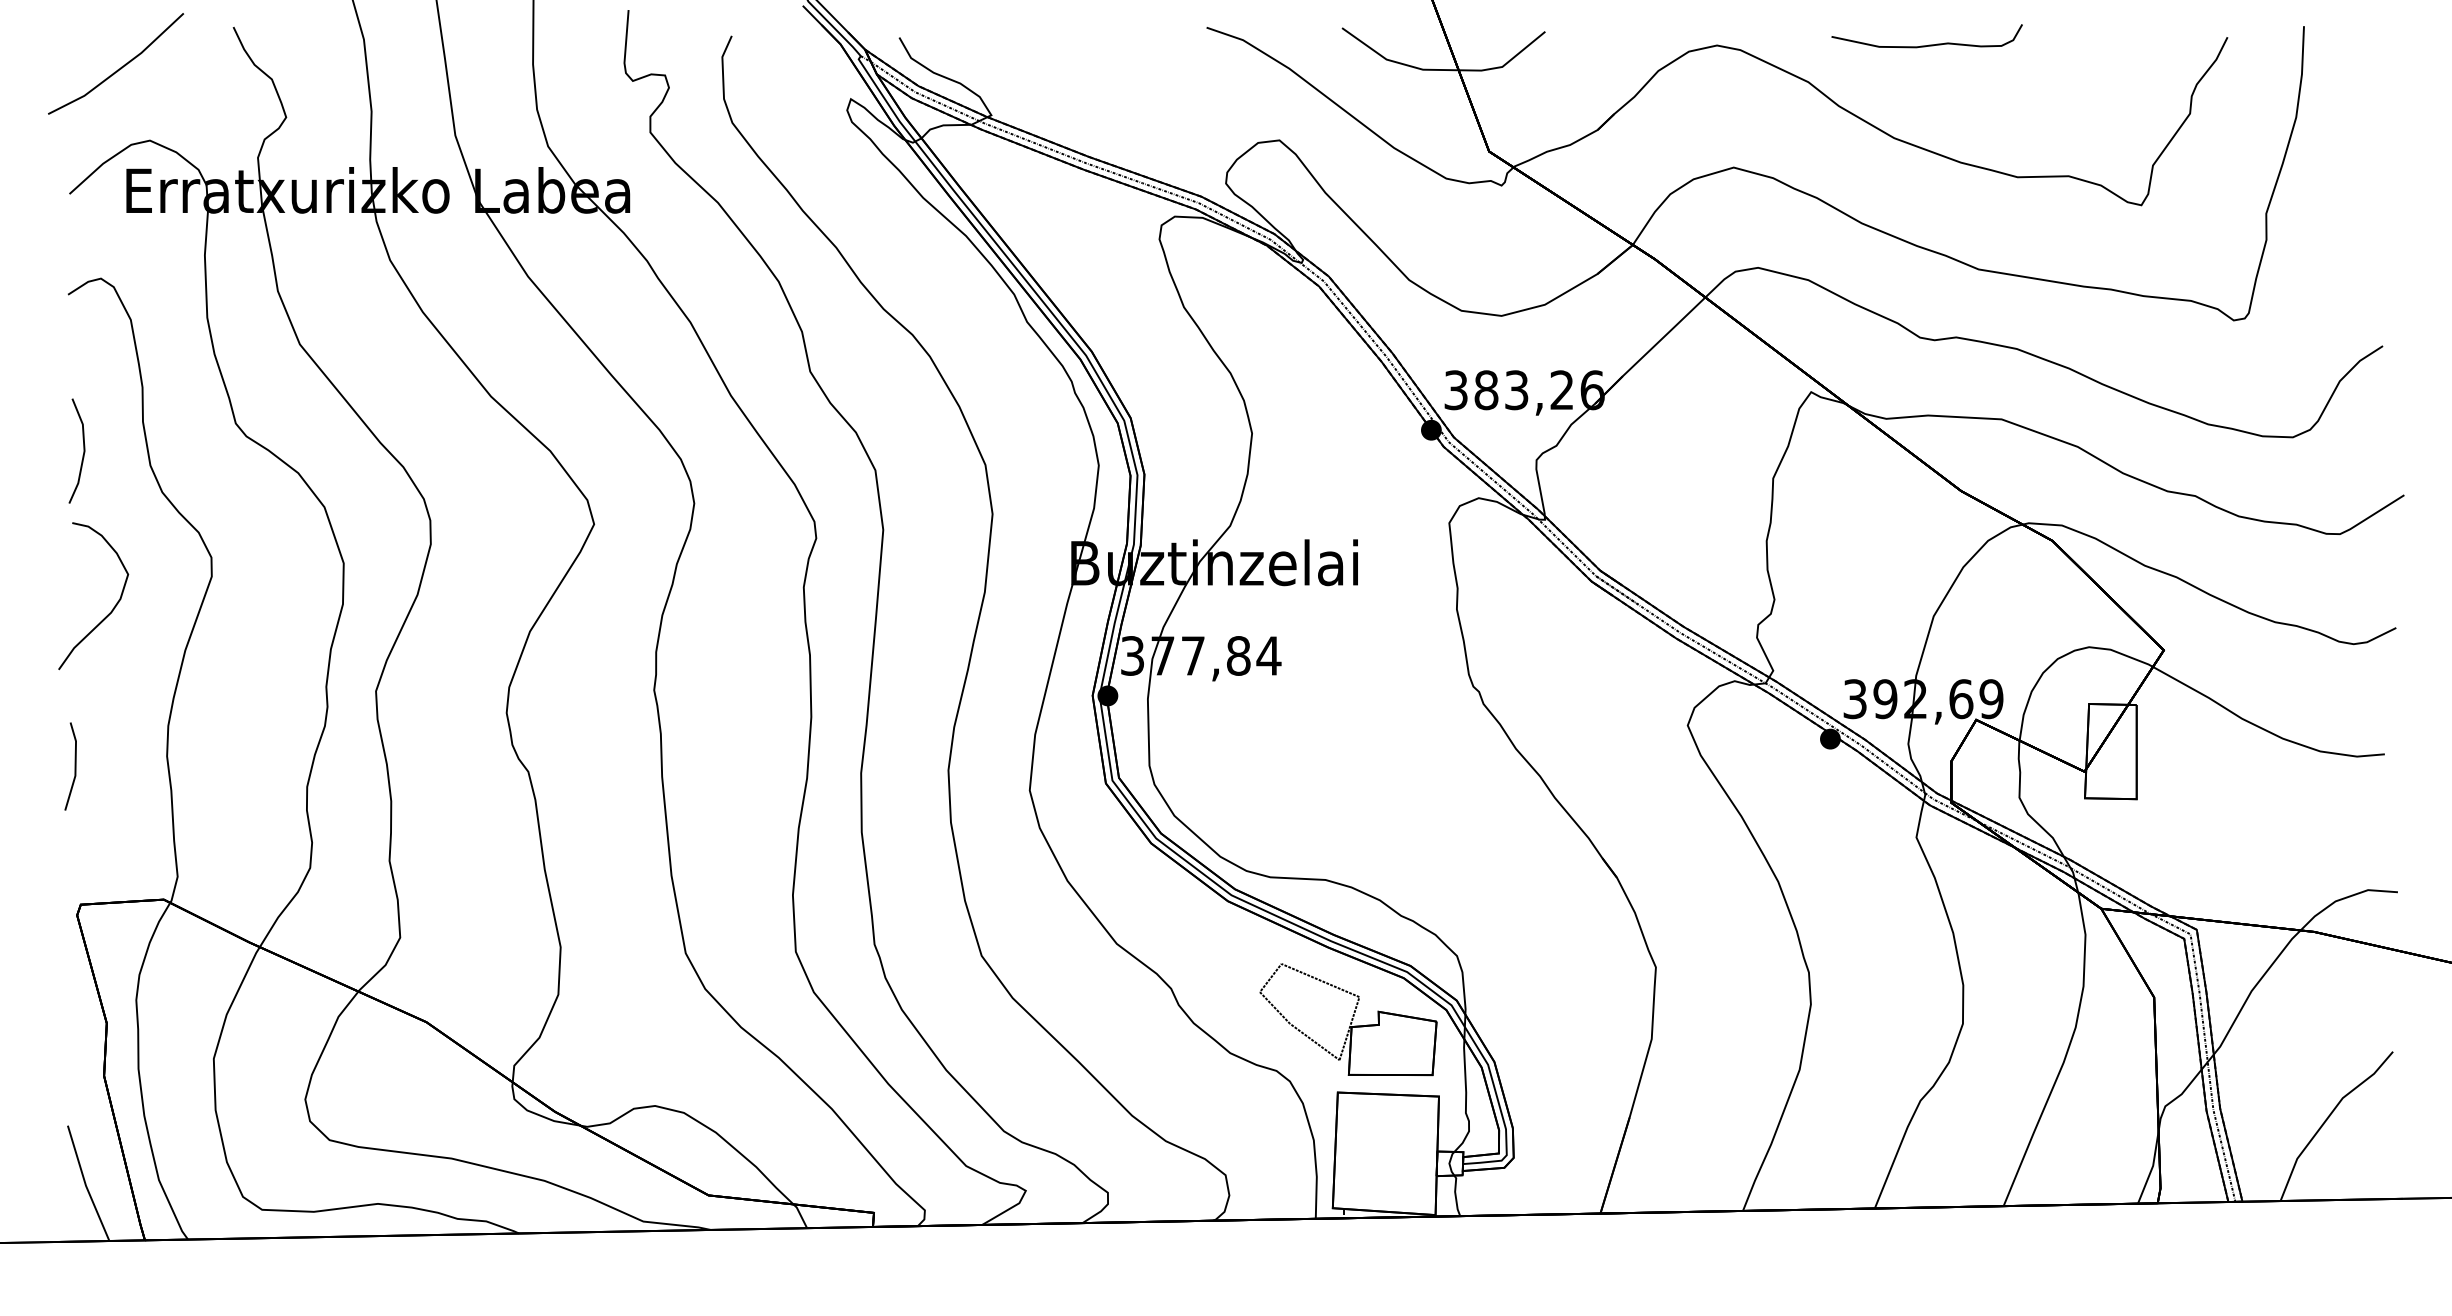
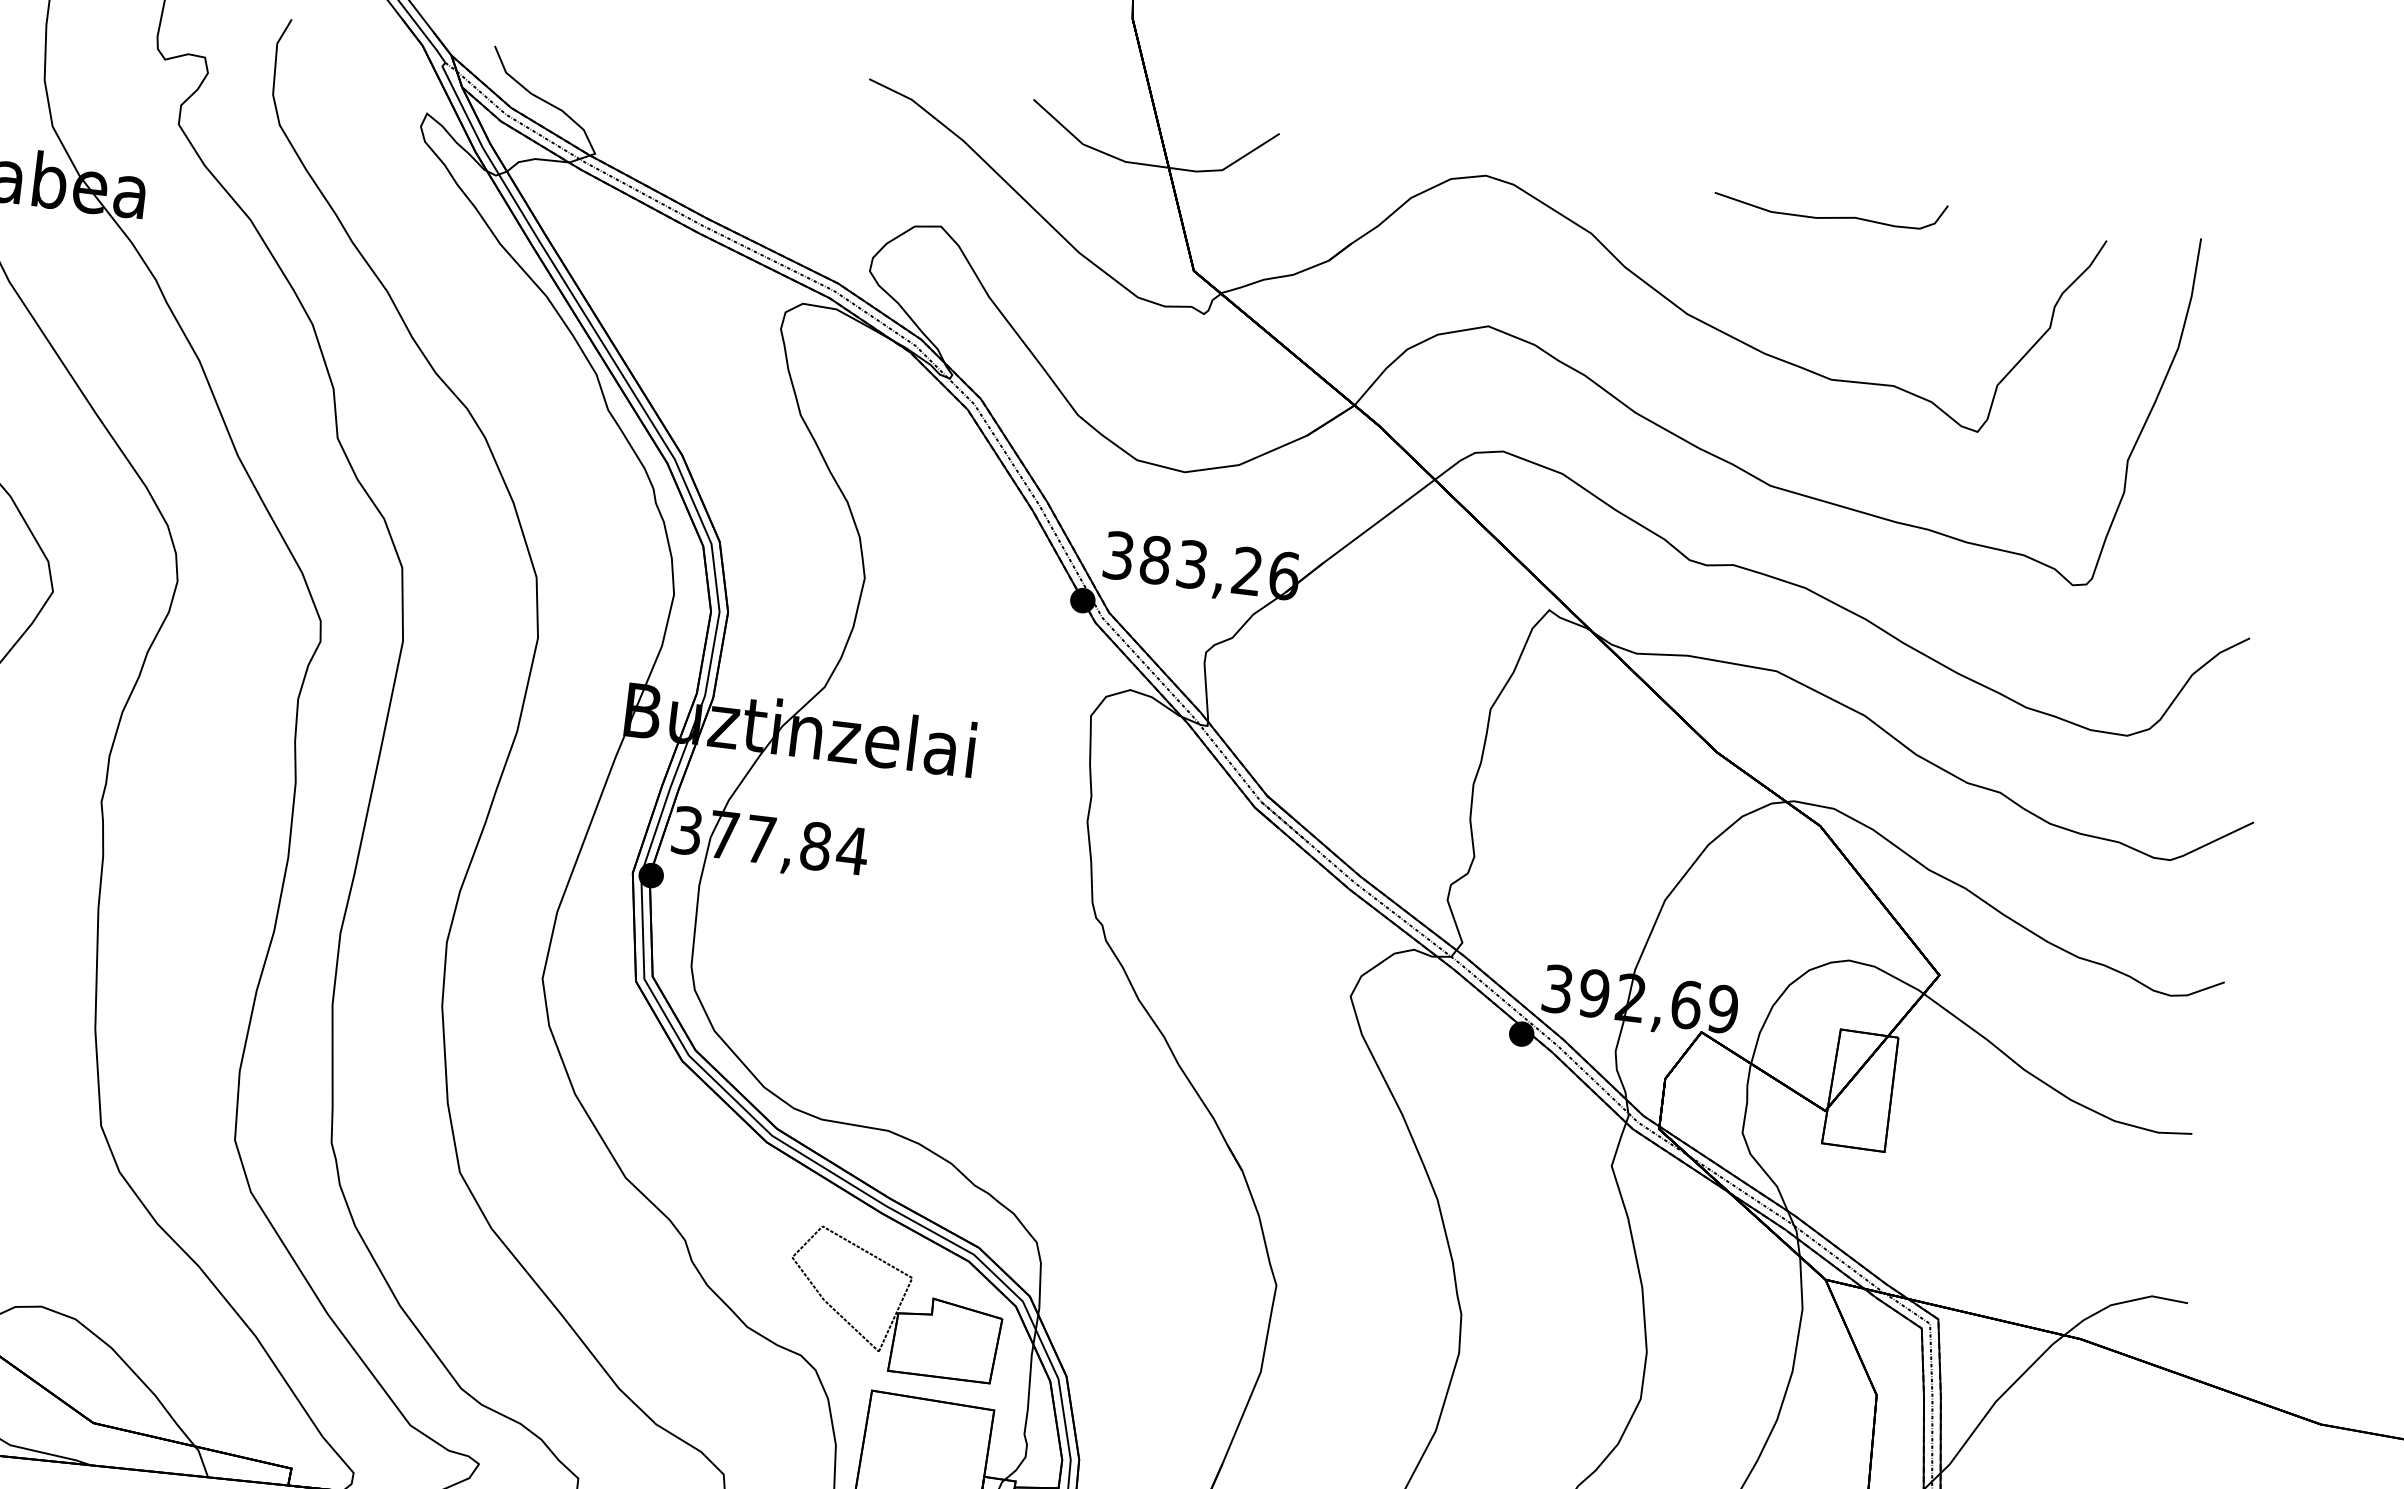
curve: (1928, 44) -> (1831, 216), moved

